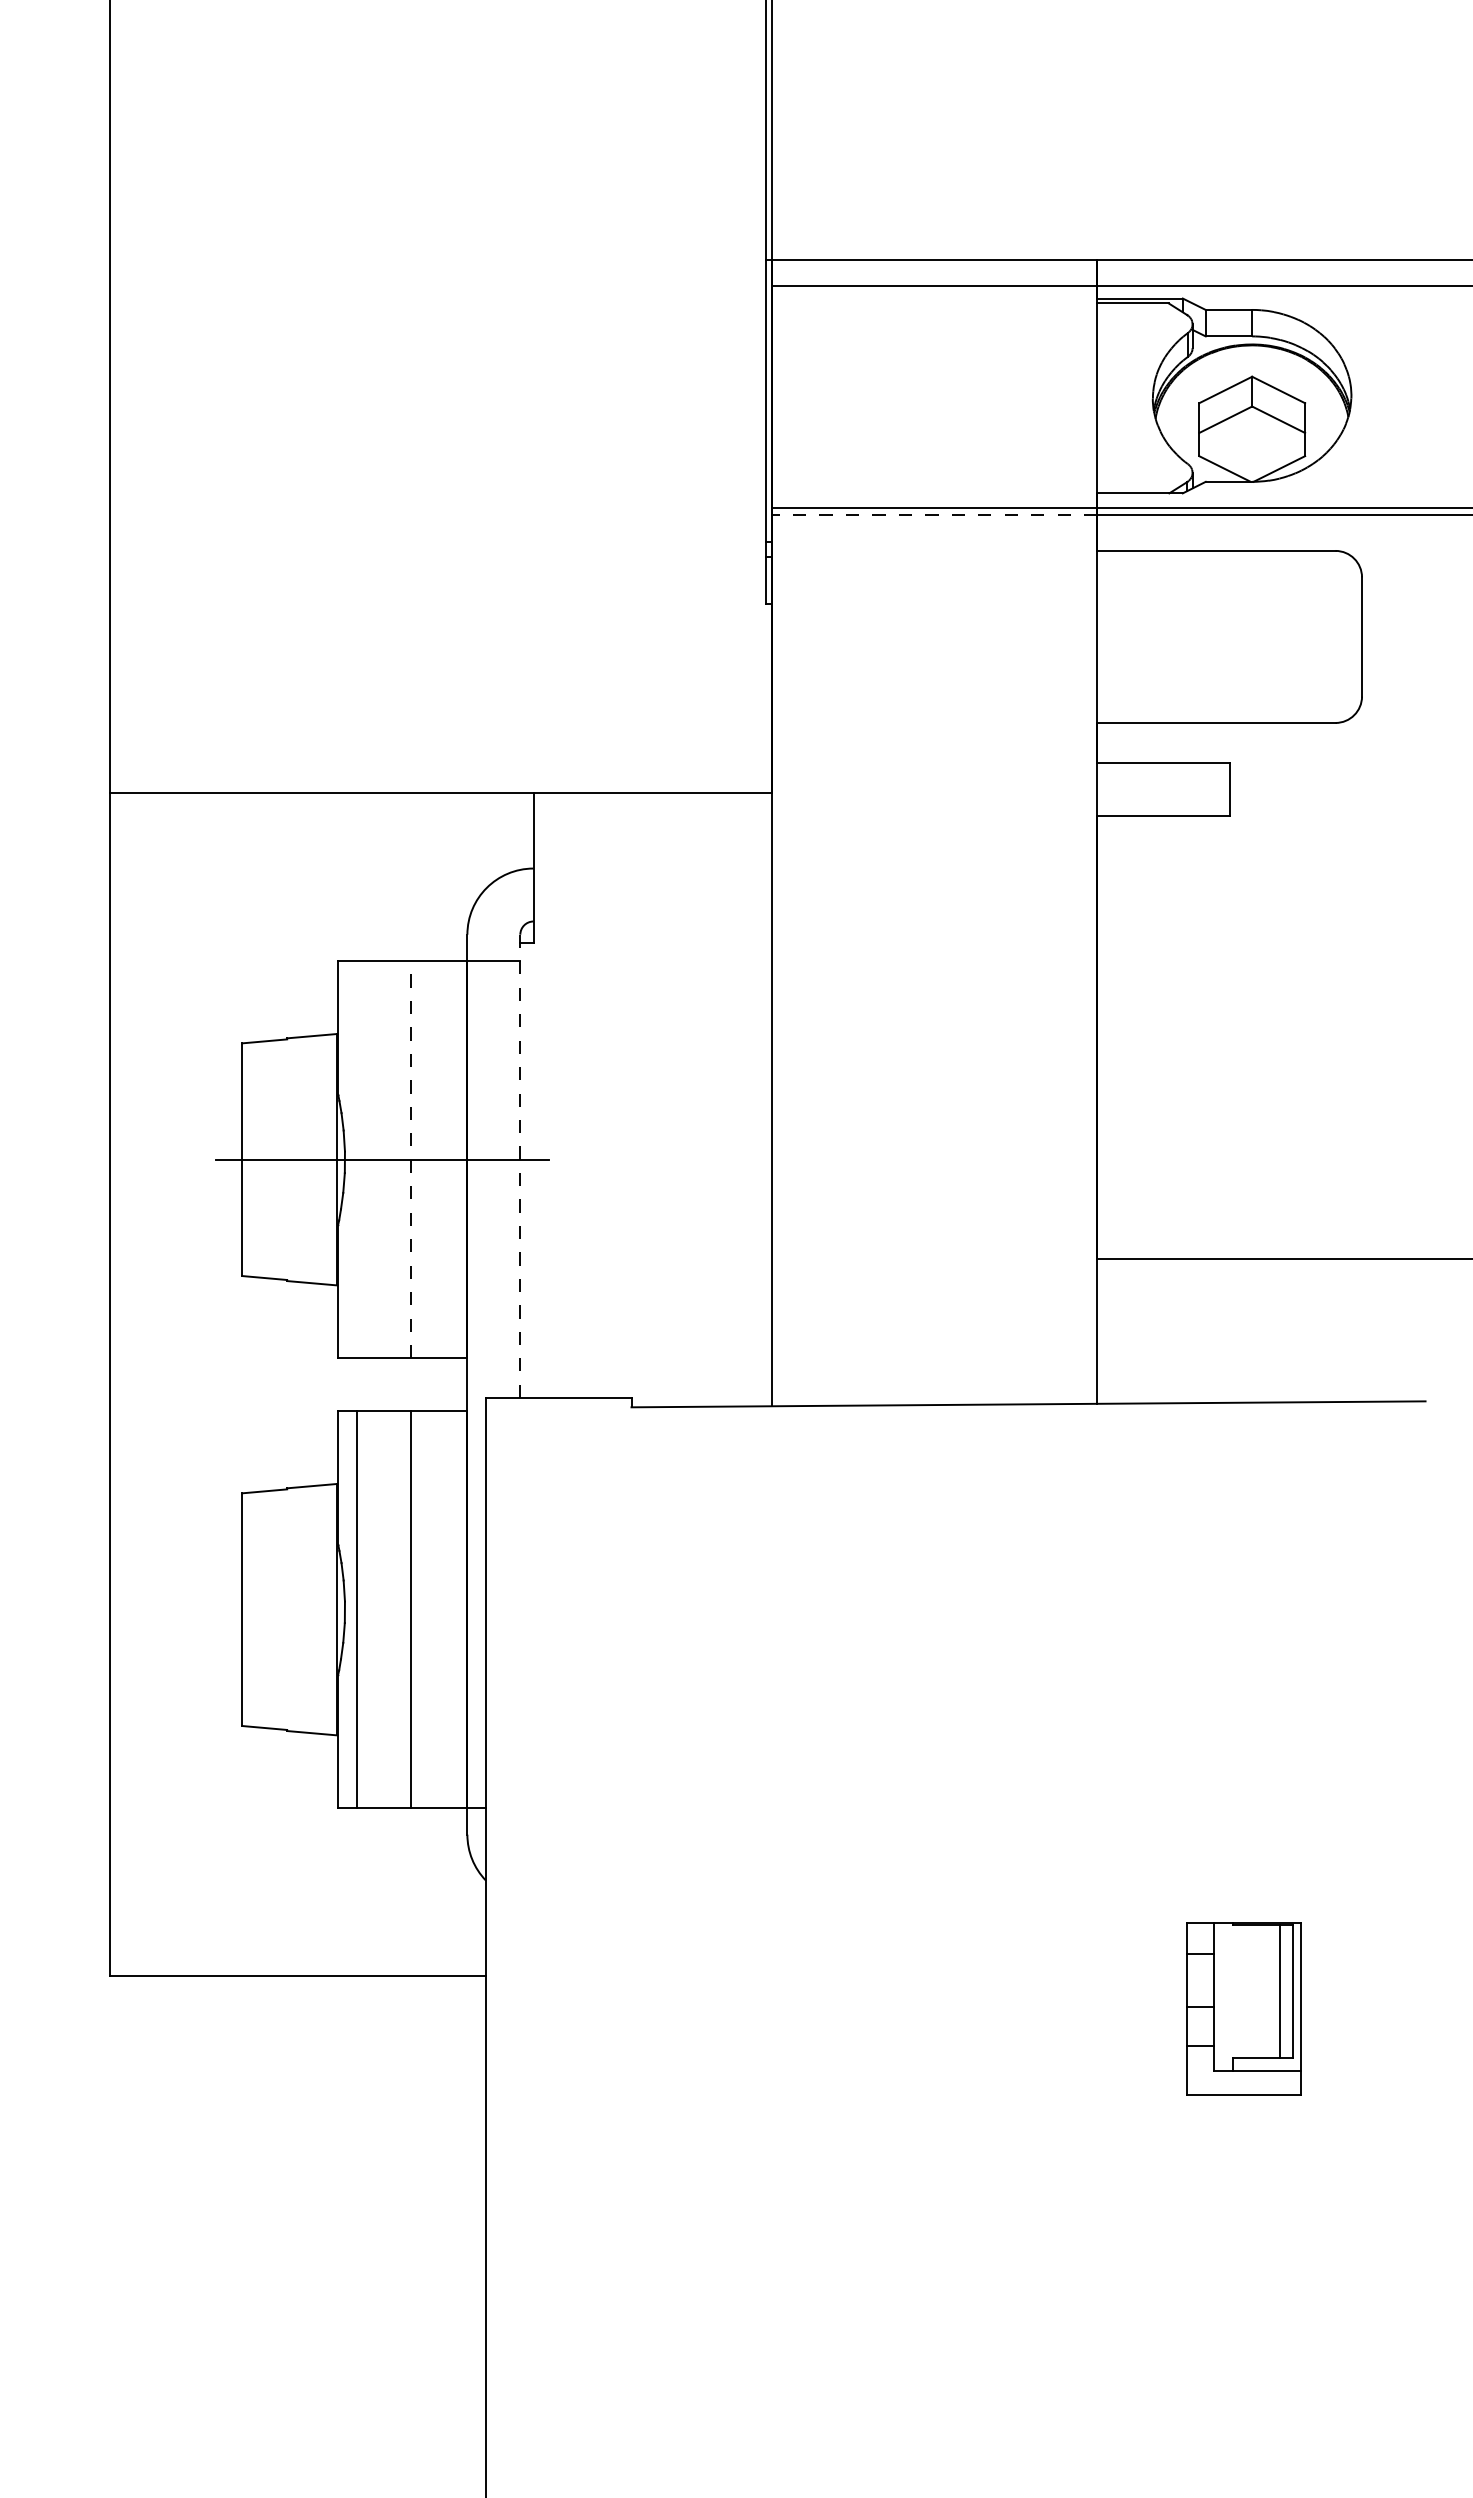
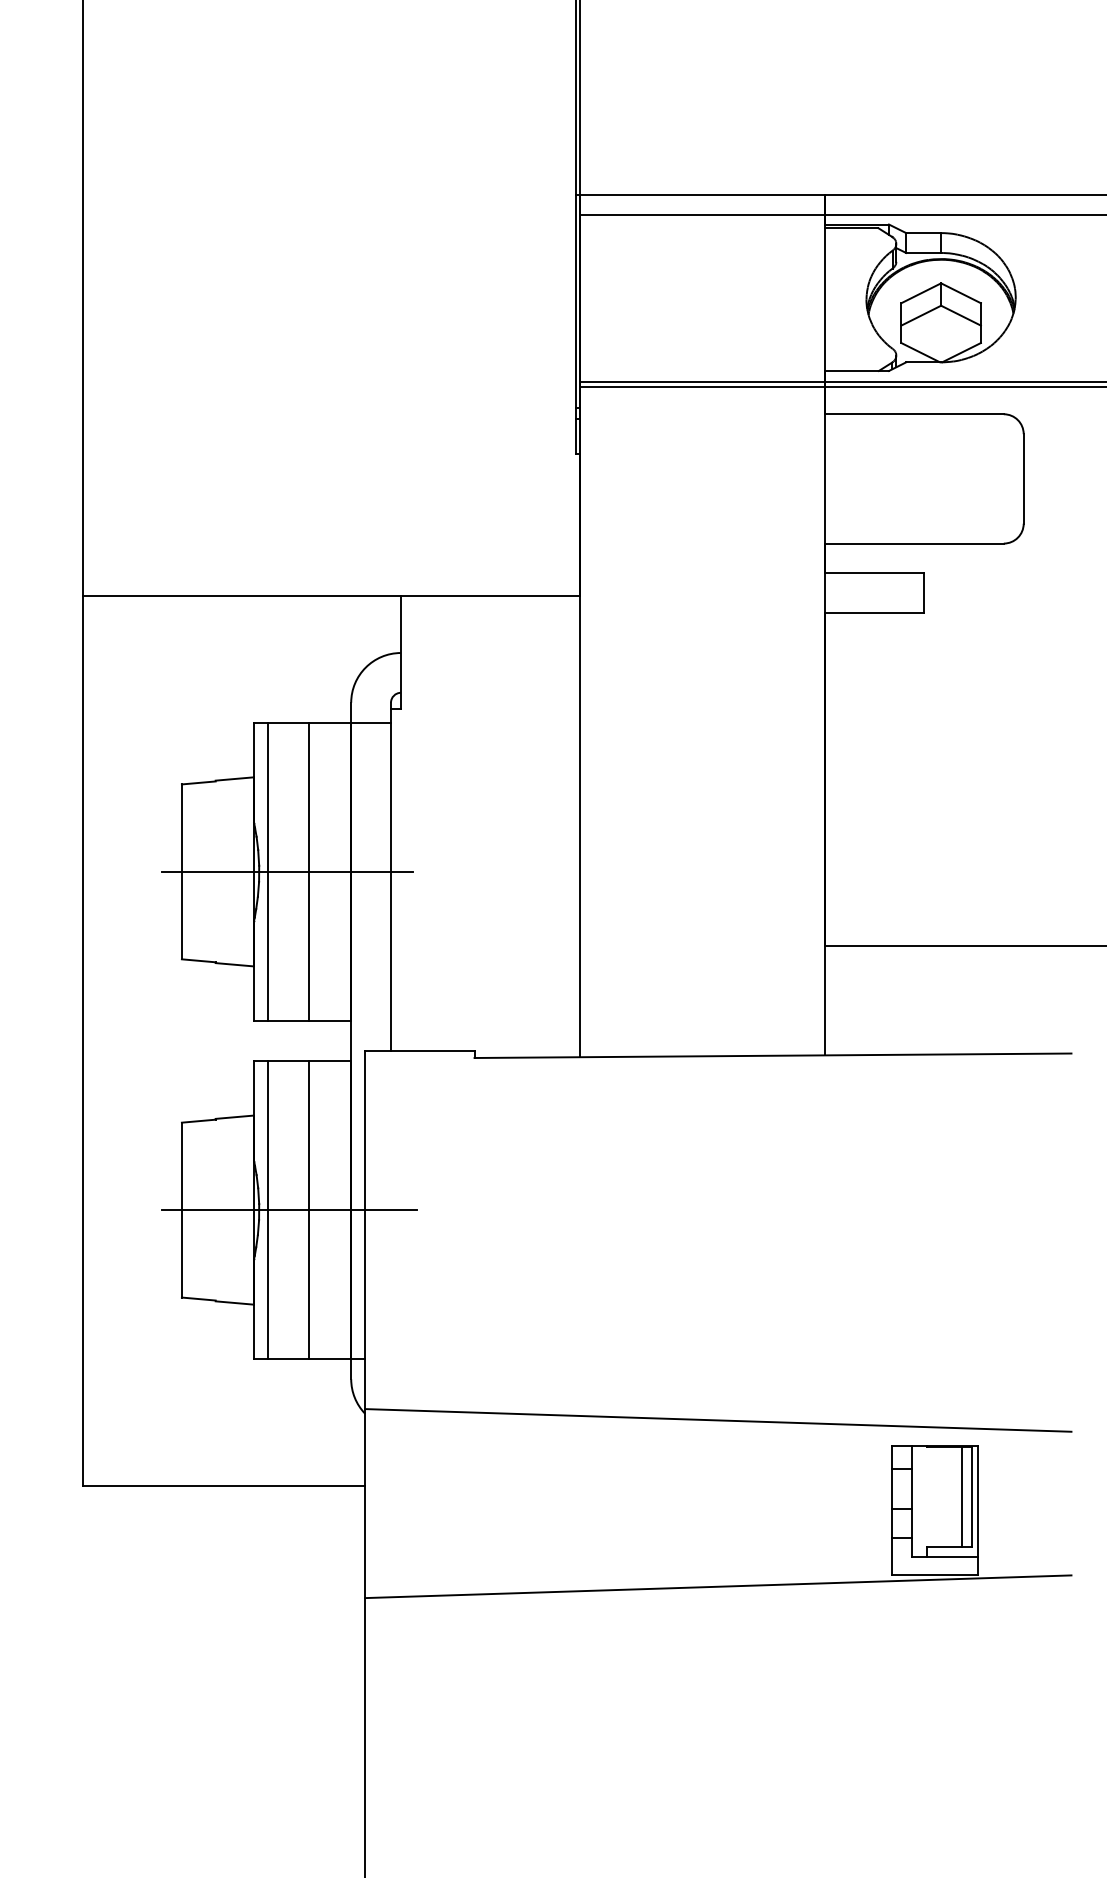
line: (934, 514) -> (702, 386), dashed -> solid
line: (357, 1159) -> (268, 871), added
line: (410, 1159) -> (308, 871), dashed -> solid
line: (520, 1166) -> (391, 876), dashed -> solid
line: (385, 1609) -> (289, 1209), added
line: (955, 1889) -> (718, 1420), added
line: (955, 2110) -> (718, 1586), added

